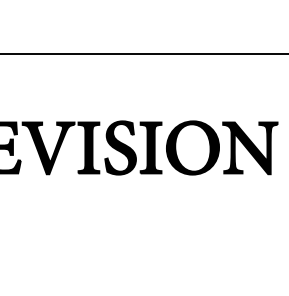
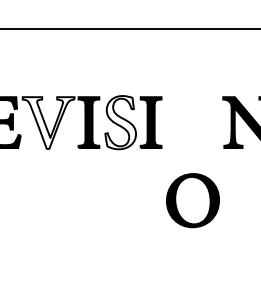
fill: (120, 147) -> (120, 122), removed
part: (192, 147) -> (192, 200), moved
fill: (48, 148) -> (48, 123), removed

